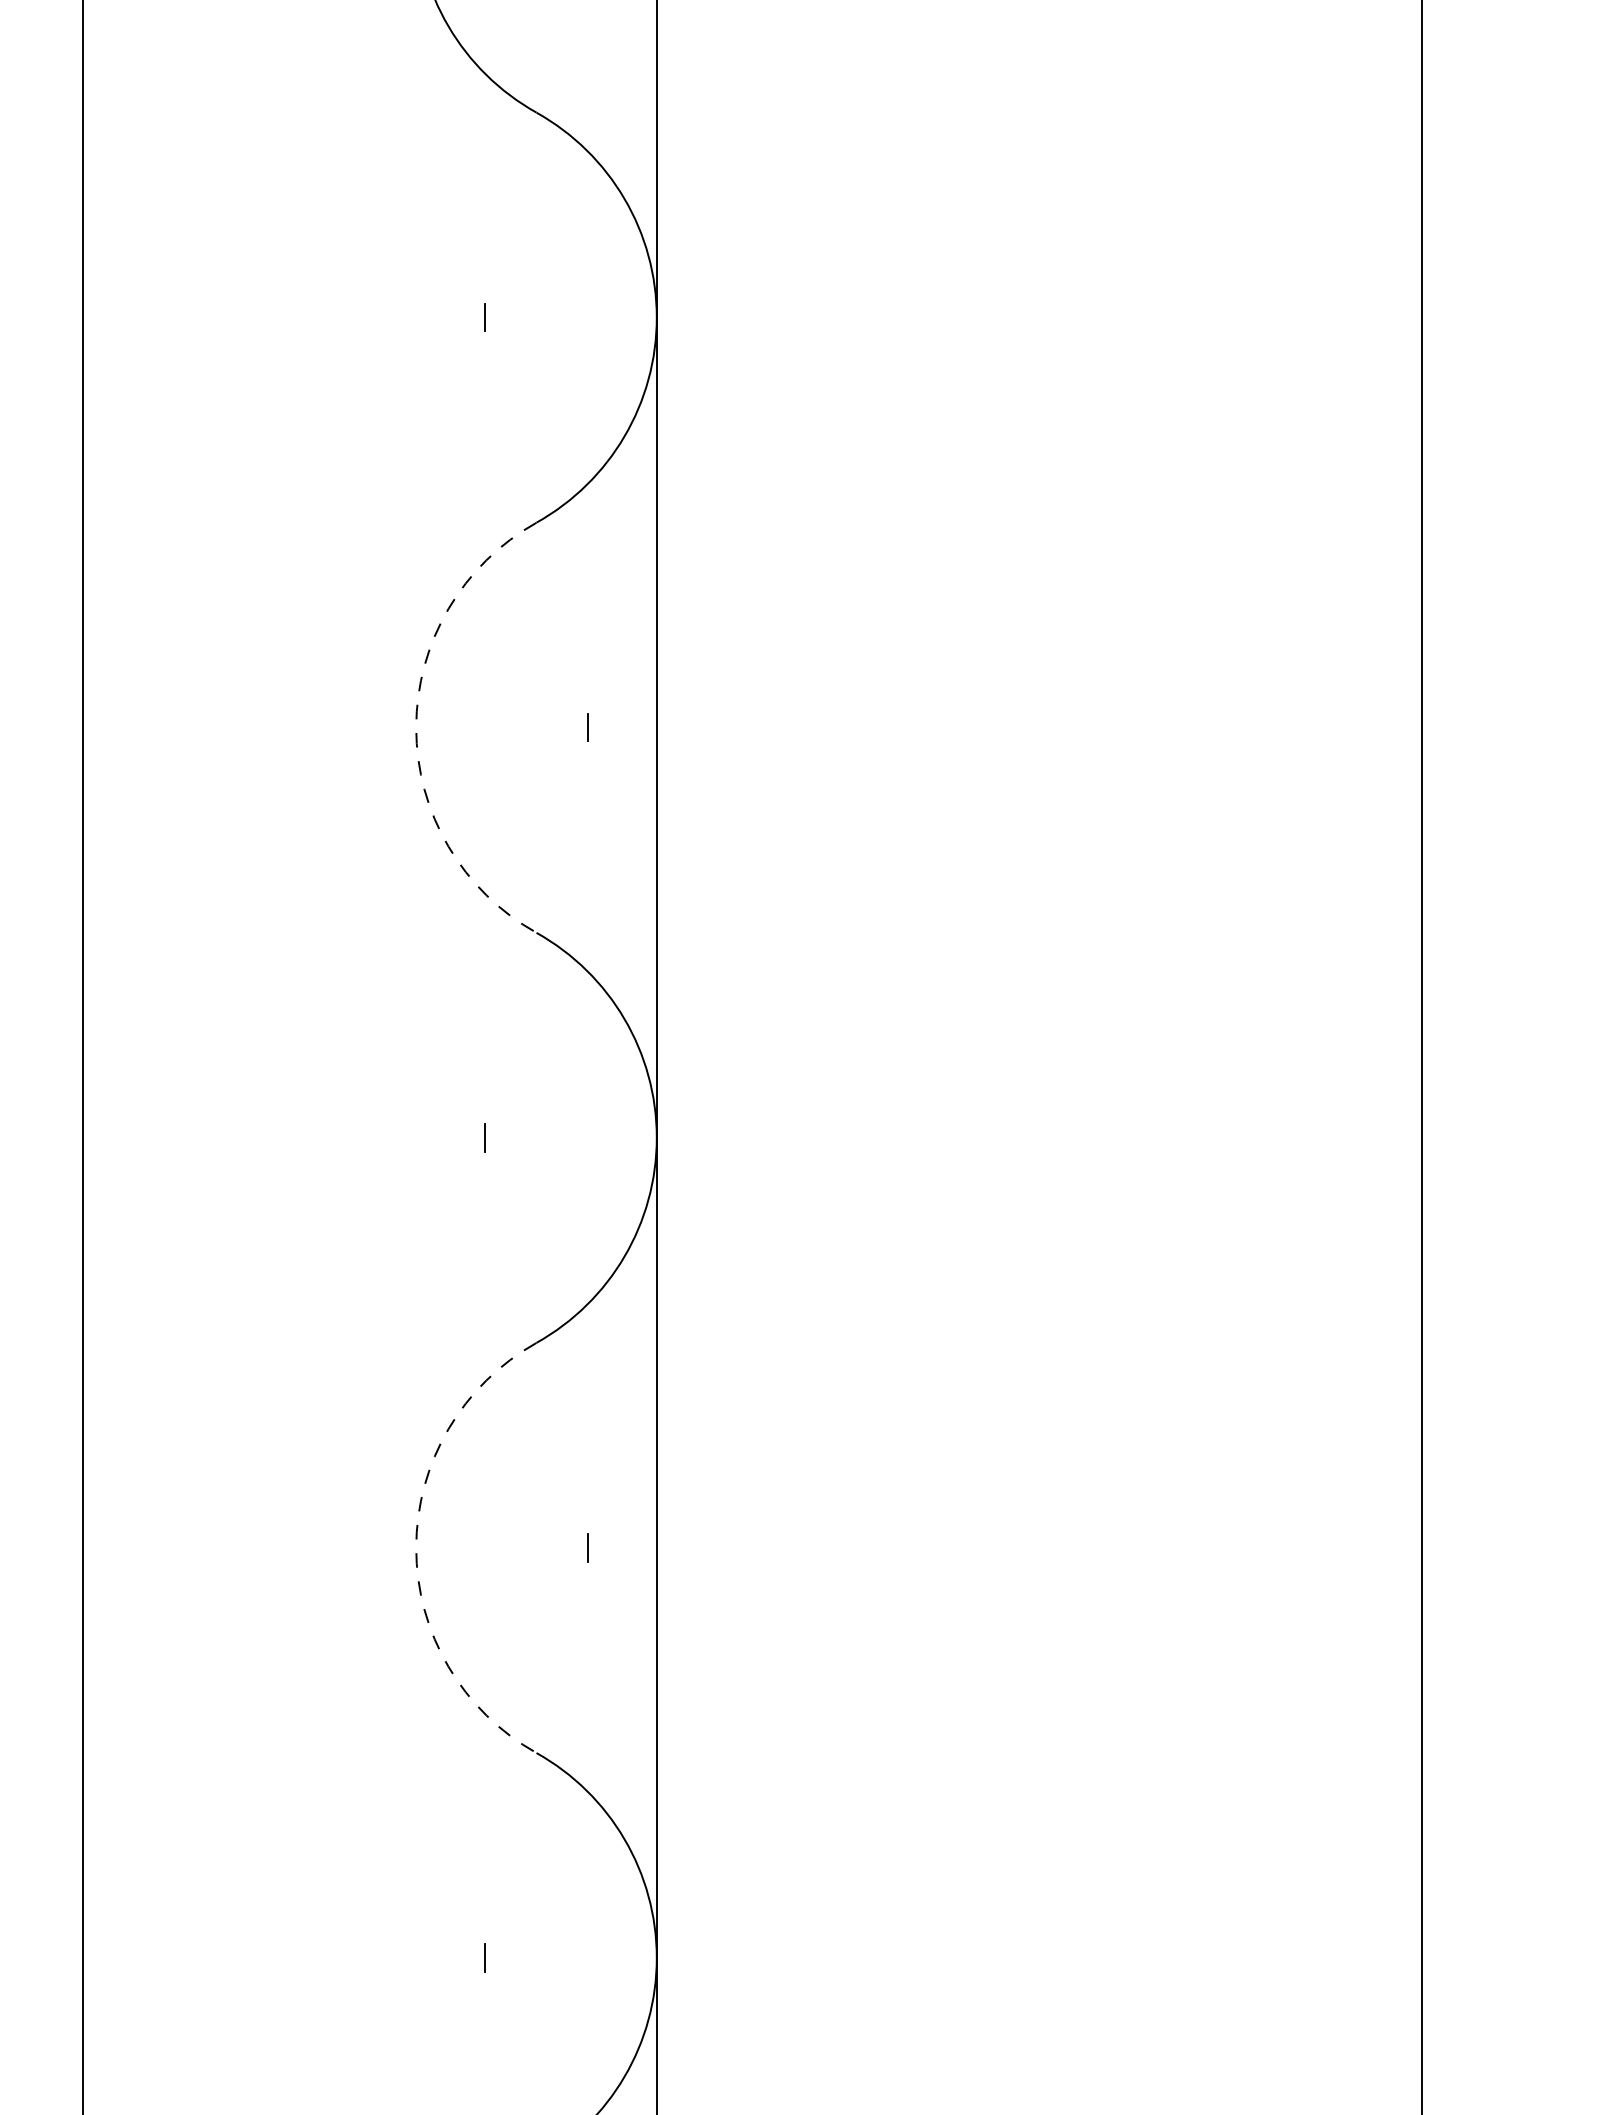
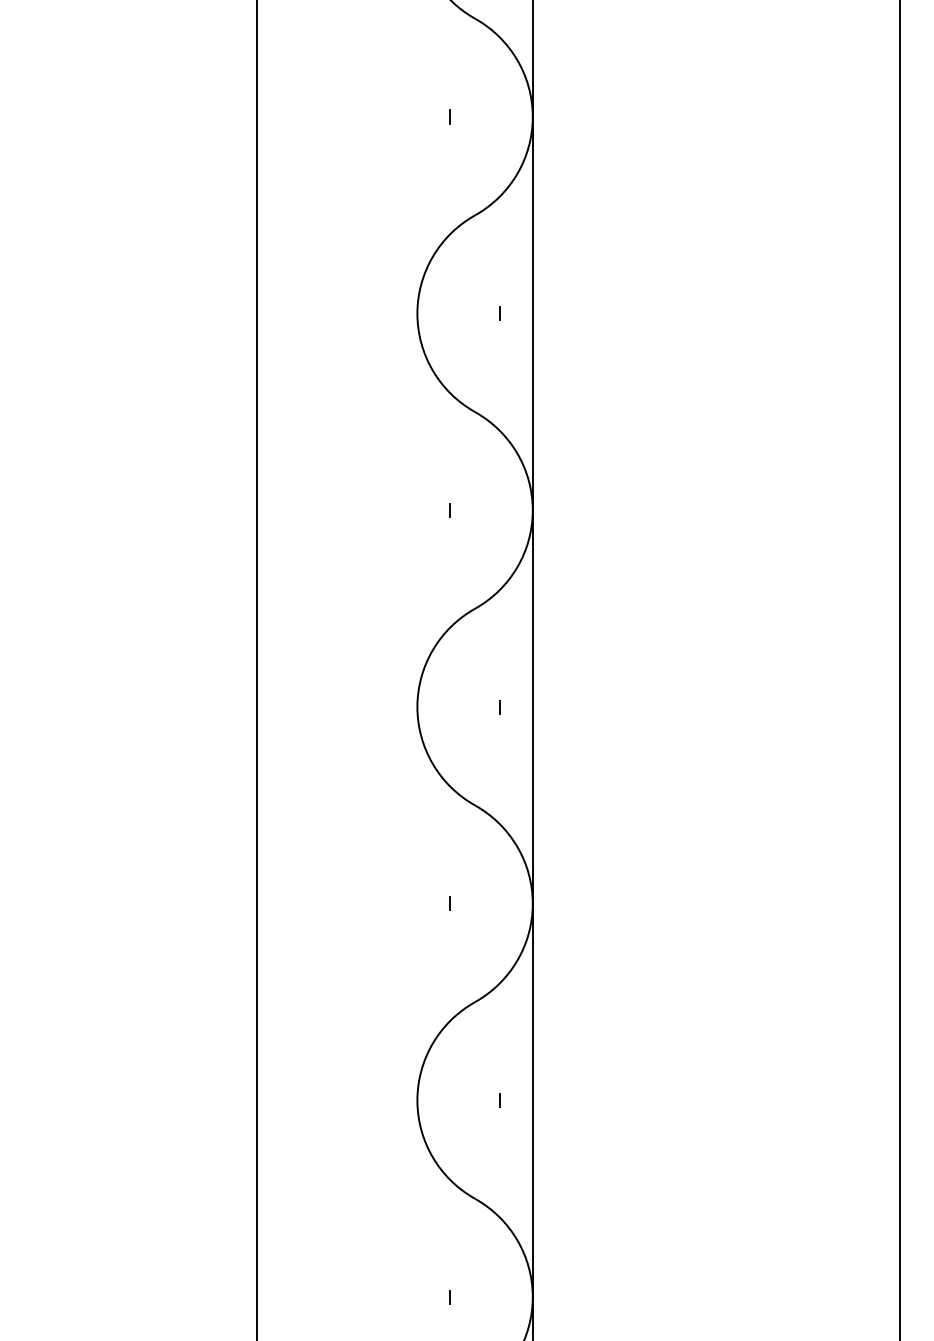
arc: (416, 728) -> (417, 707), dashed -> solid
arc: (416, 1548) -> (417, 1100), dashed -> solid

